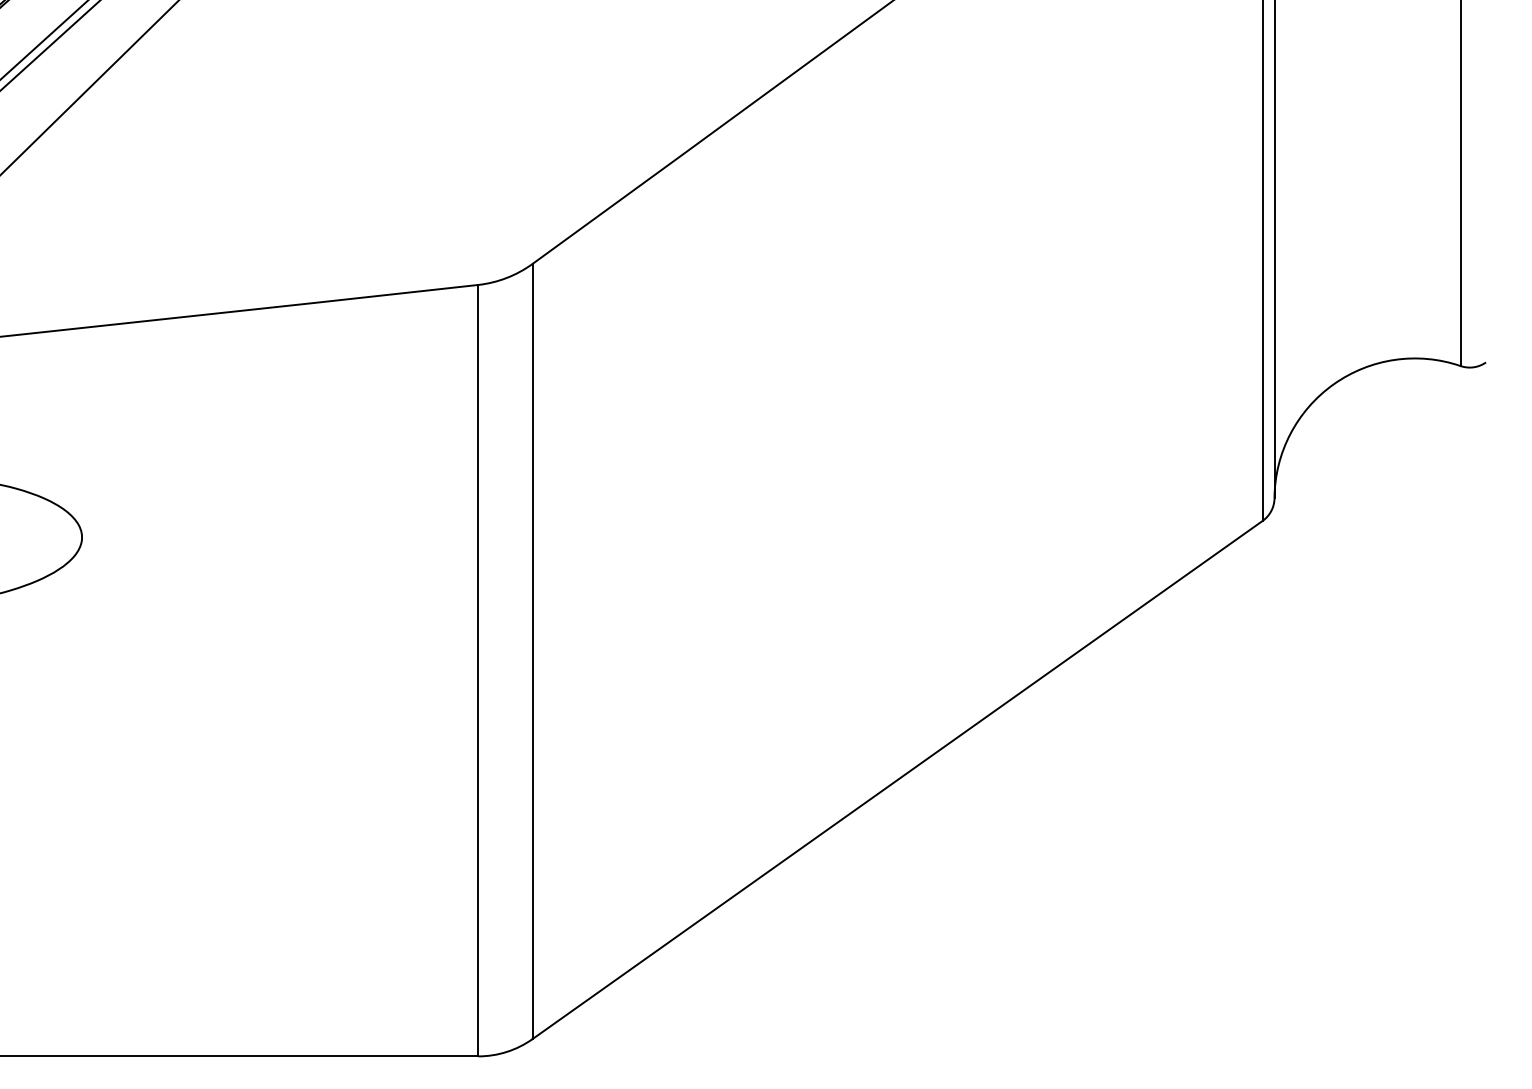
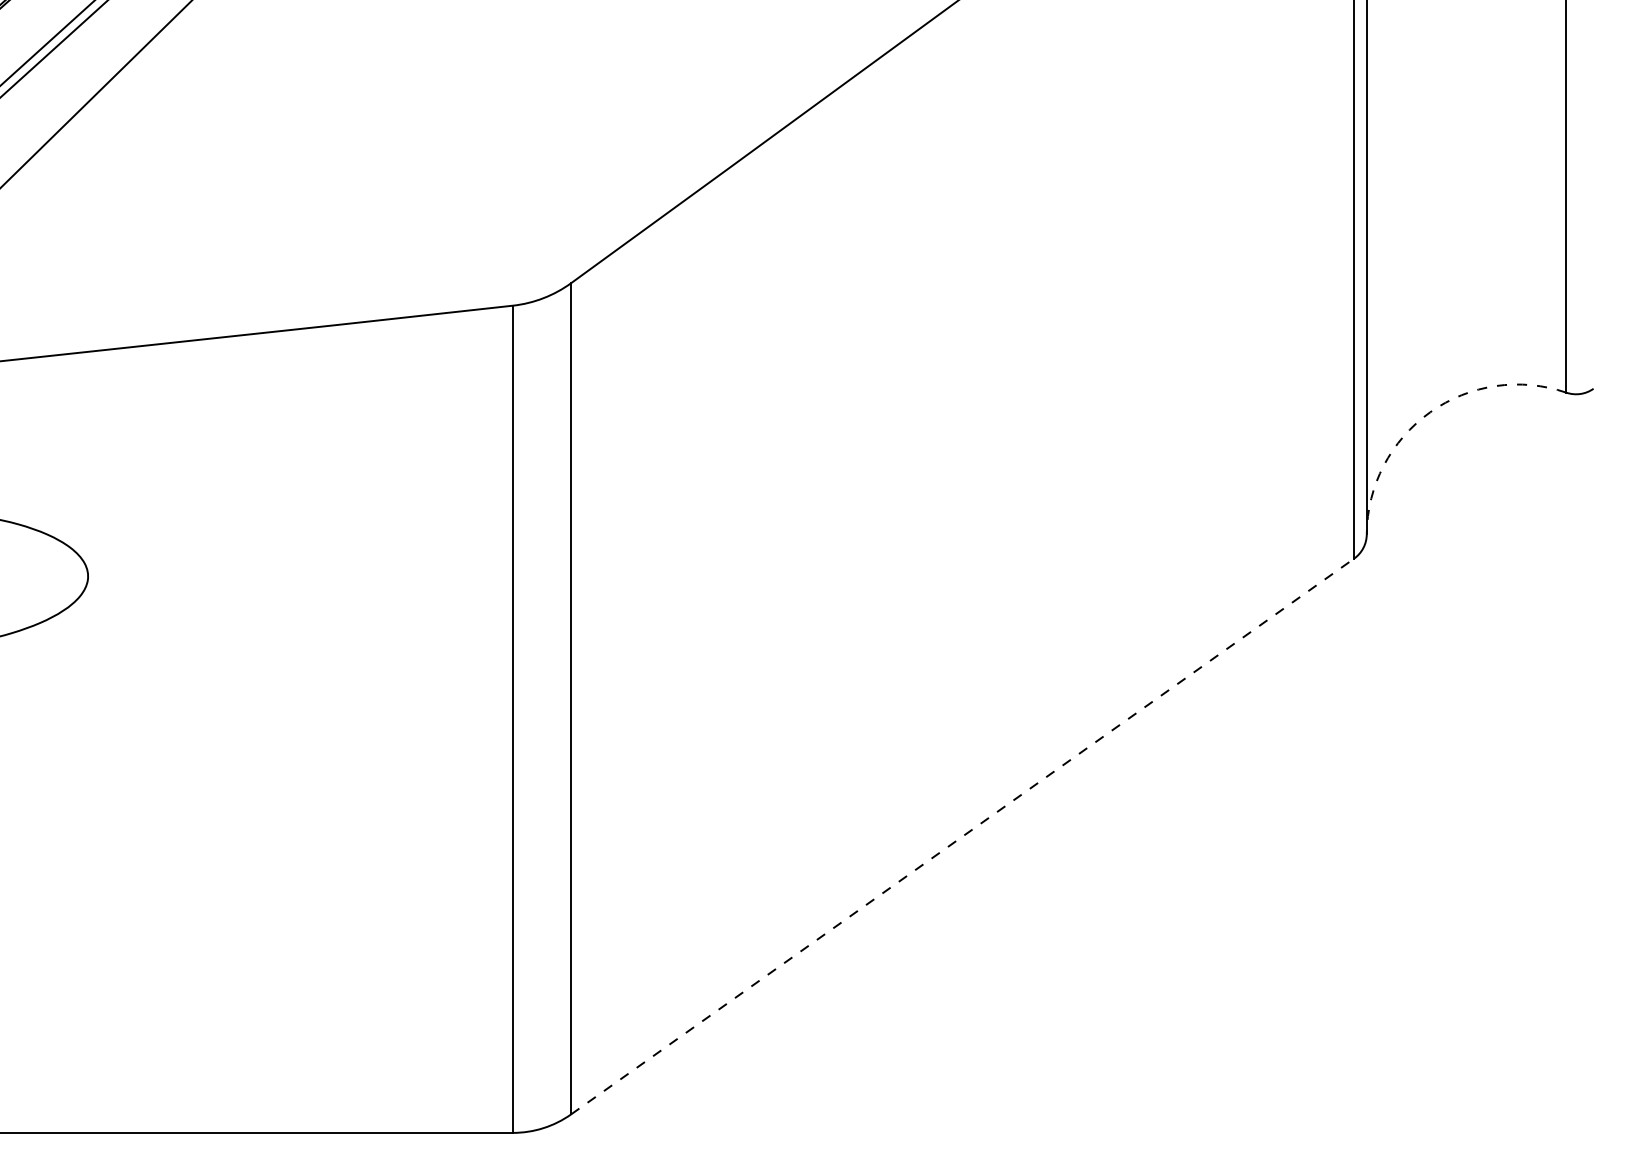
arc: (1333, 384) -> (1430, 412), solid -> dashed
line: (897, 780) -> (962, 837), solid -> dashed

